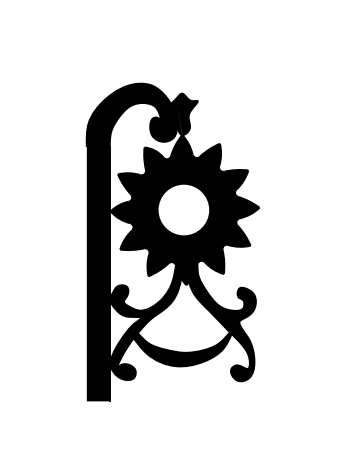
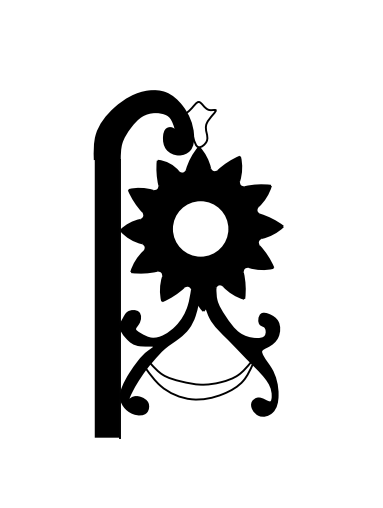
fill: (183, 115) -> (200, 125), removed
fill: (181, 348) -> (198, 380), removed

